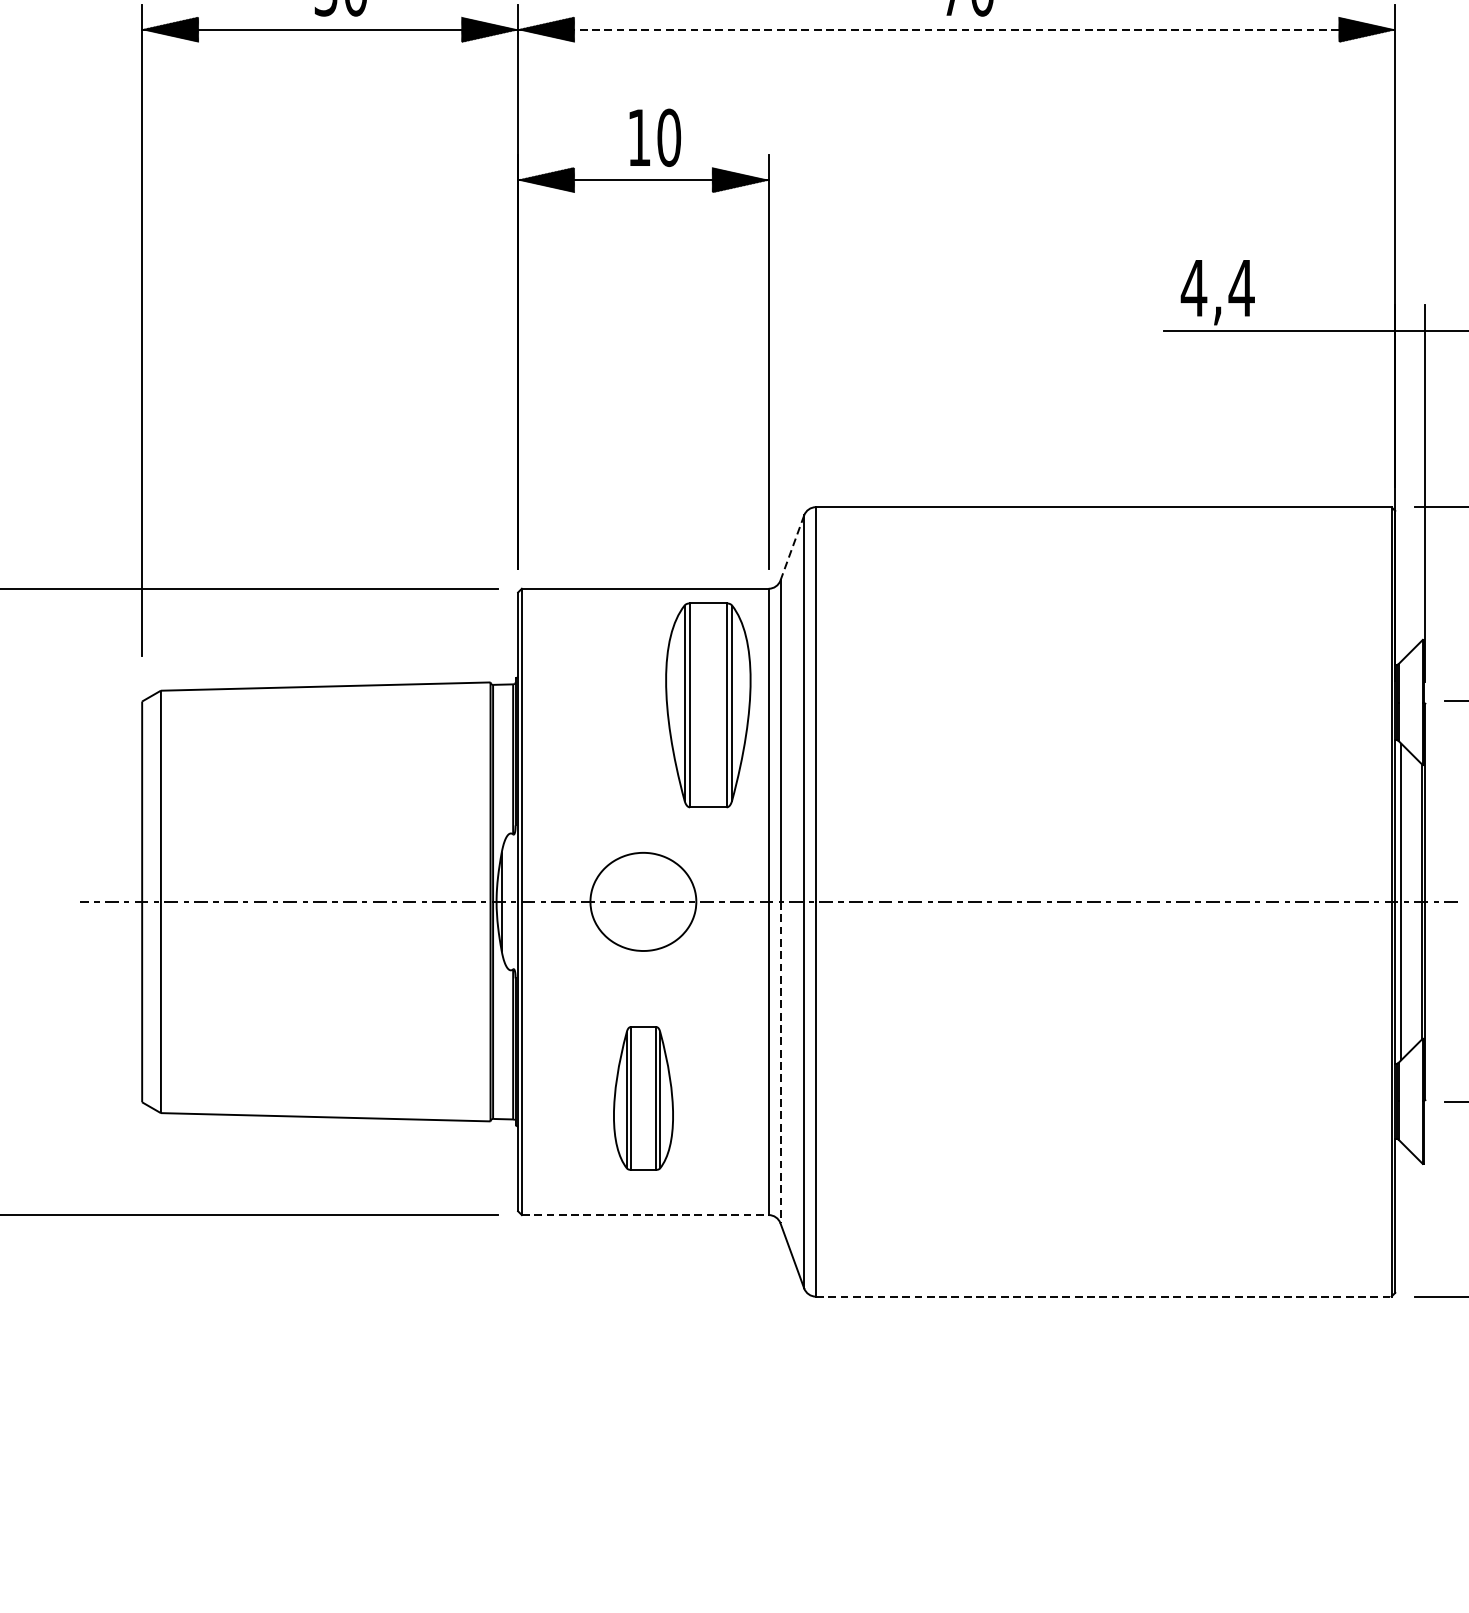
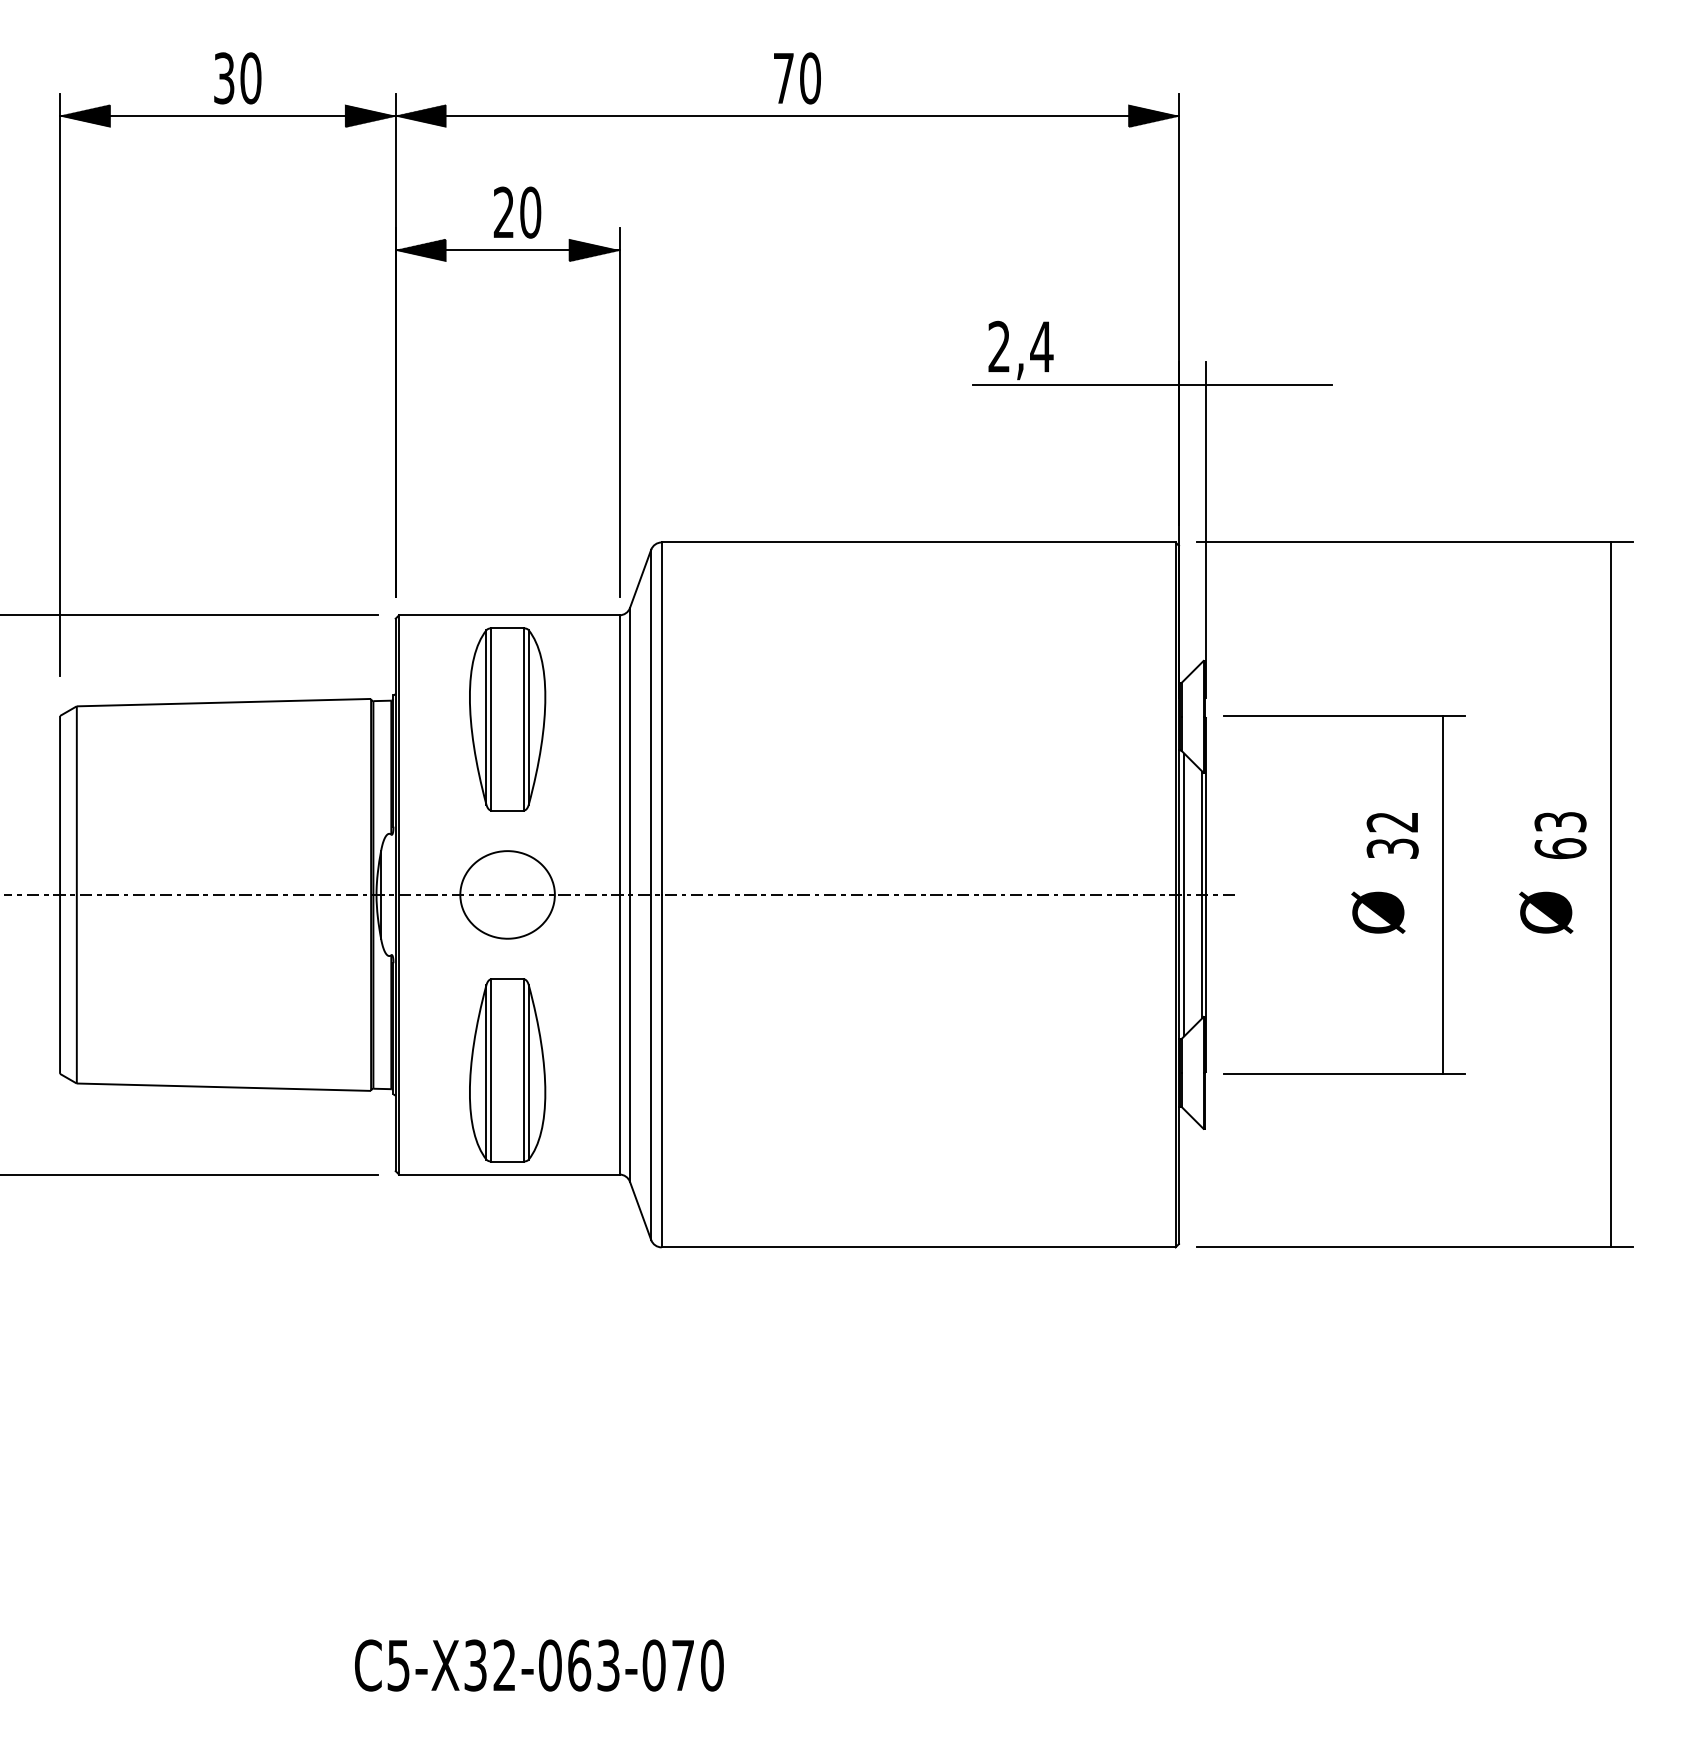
line: (956, 30) -> (787, 116), dashed -> solid
text: (638, 136) -> (503, 211), 10 -> 20
text: (1194, 287) -> (999, 346), 4,4 -> 2,4
line: (792, 547) -> (640, 578), dashed -> solid
part: (708, 705) -> (507, 719), moved
line: (781, 1062) -> (630, 1038), dashed -> solid
part: (643, 1098) -> (507, 1070), size x1.43
line: (645, 1215) -> (509, 1174), dashed -> solid
line: (1103, 1296) -> (918, 1247), dashed -> solid

